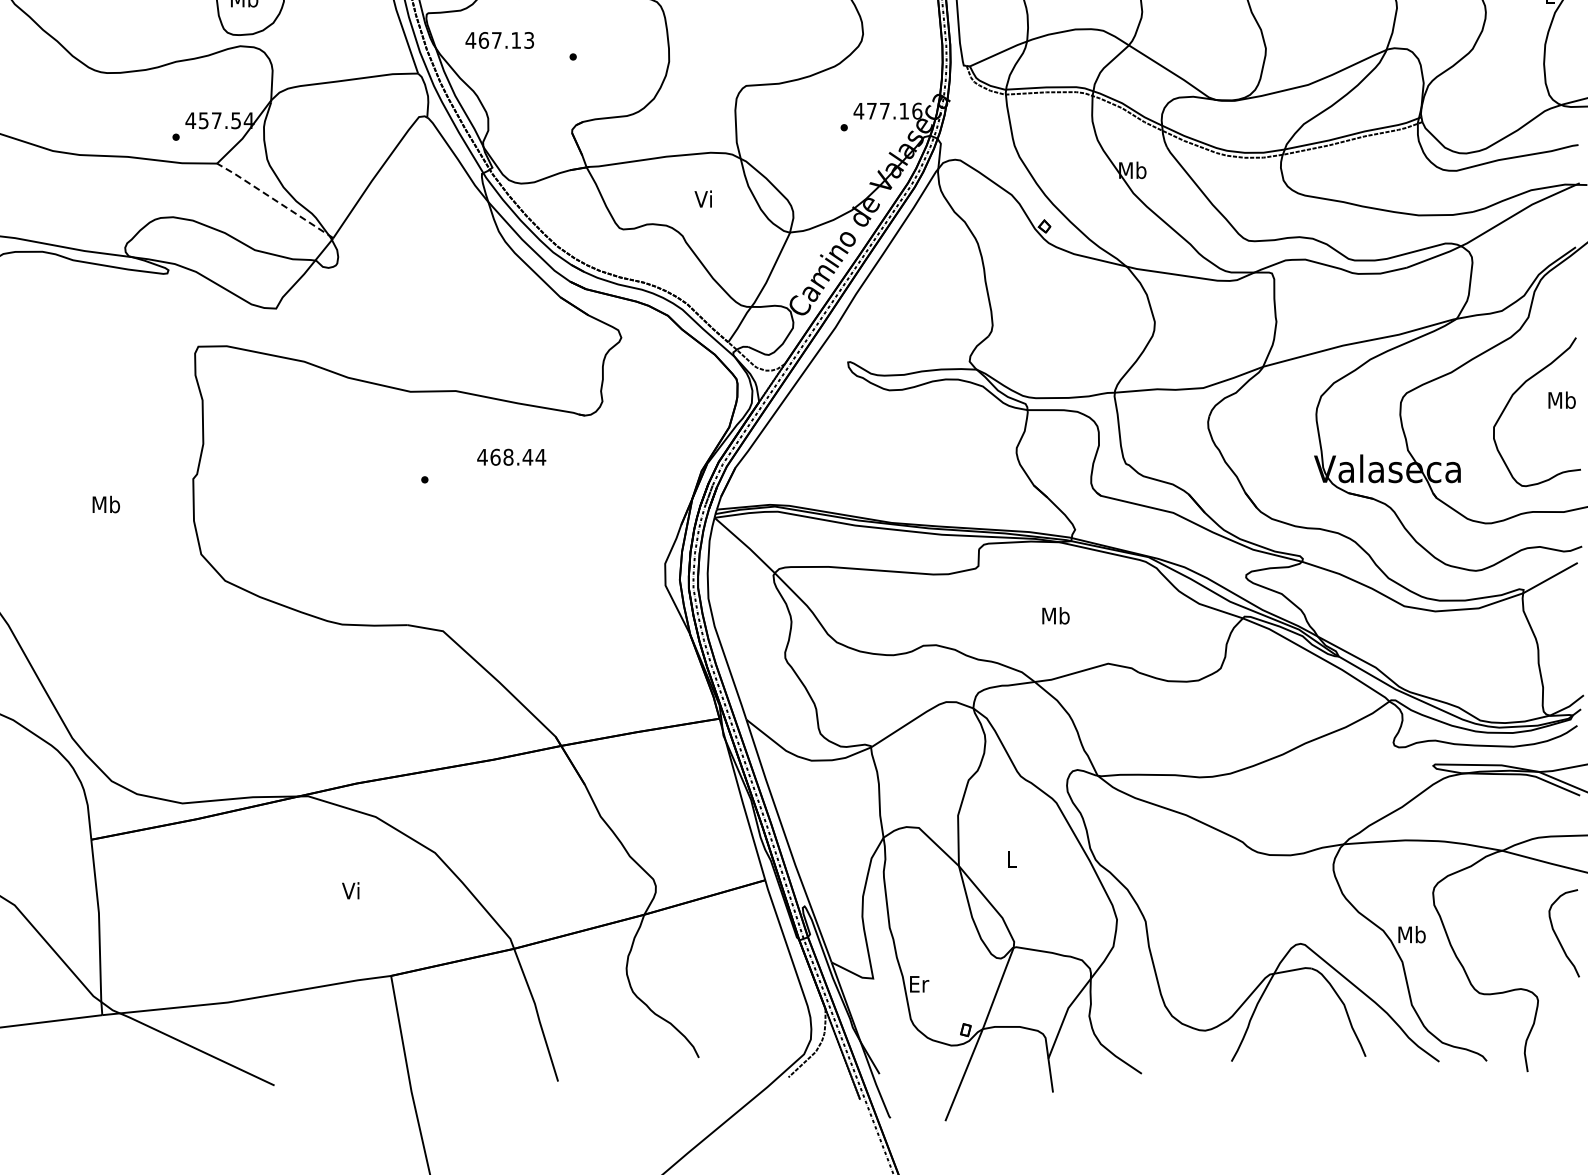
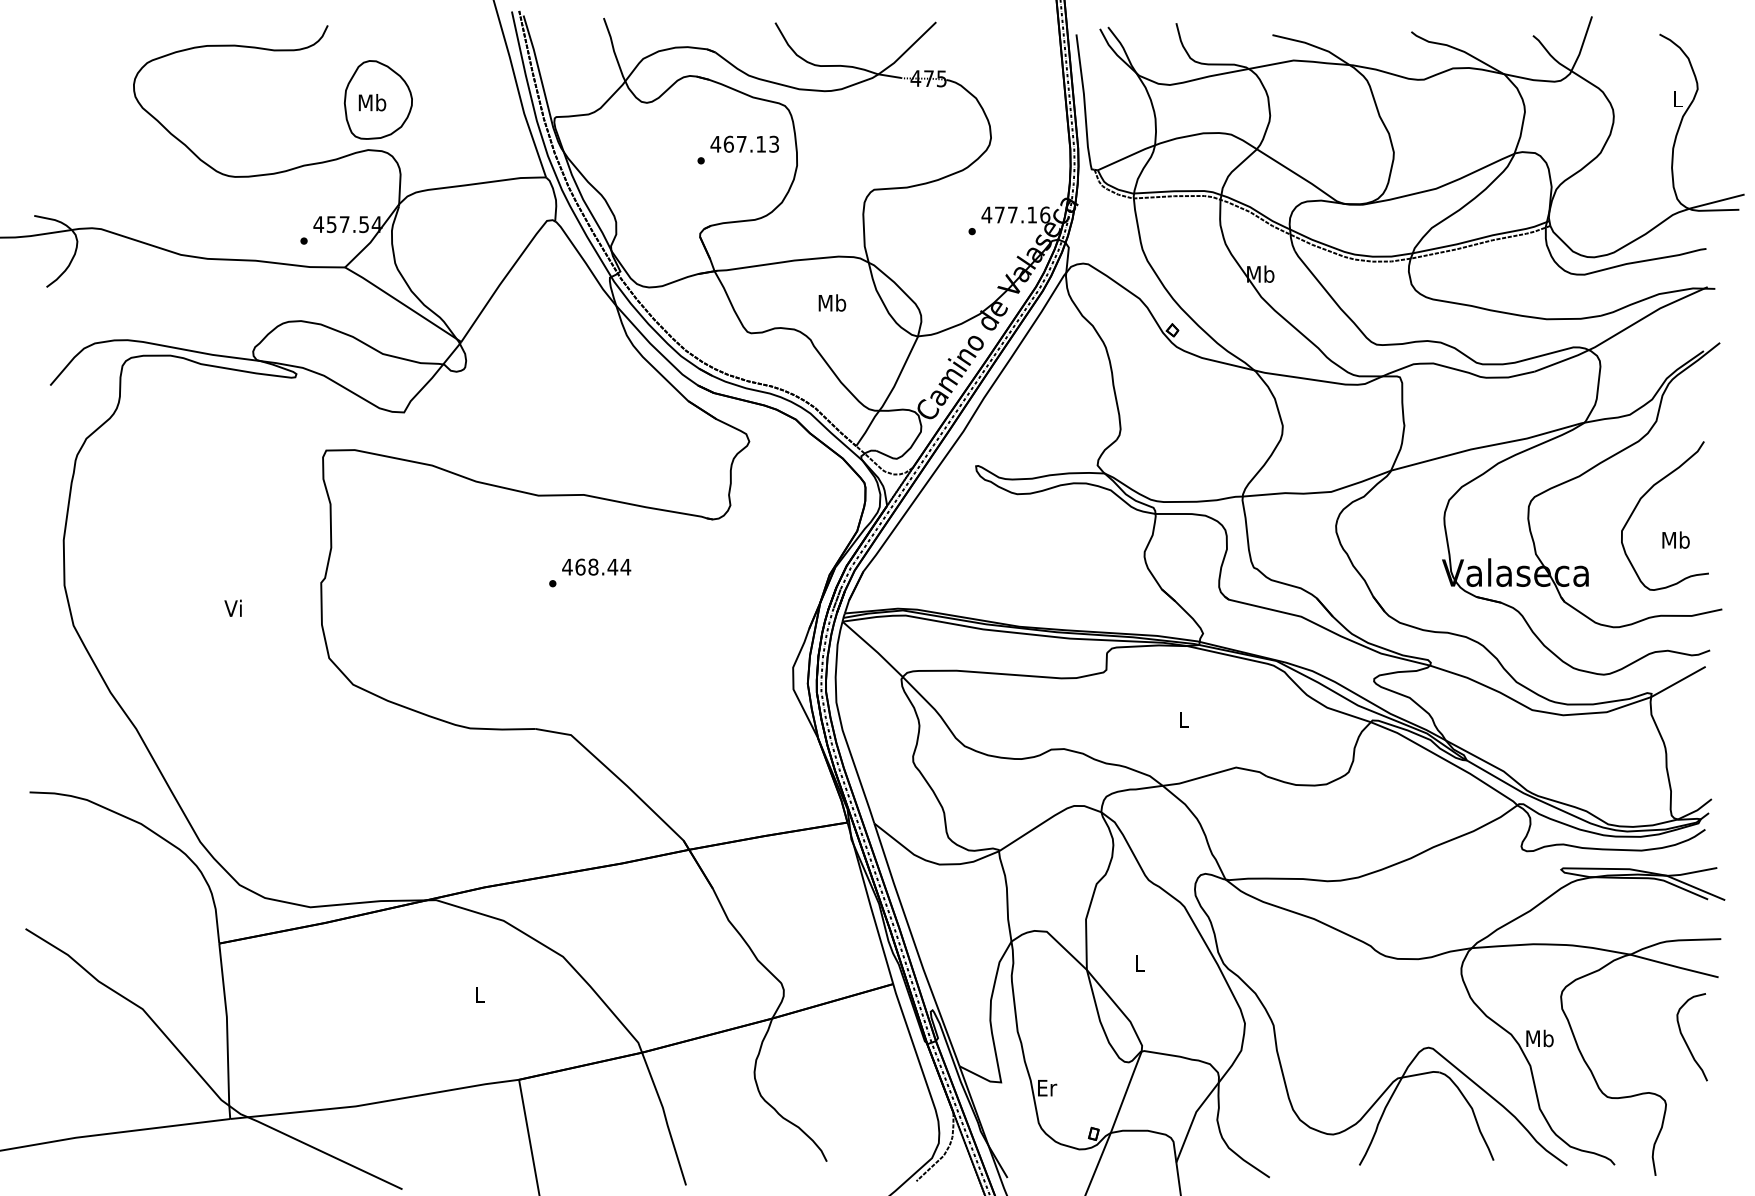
text: (499, 39) -> (744, 143), moved
text: (704, 198) -> (832, 302), Vi -> Mb
line: (274, 199) -> (402, 303), dashed -> solid
text: (1561, 399) -> (1675, 539), moved
text: (511, 456) -> (596, 566), moved
text: (105, 504) -> (233, 608), Mb -> Vi
text: (1055, 615) -> (1183, 719), Mb -> L
text: (350, 890) -> (478, 994), Vi -> L

